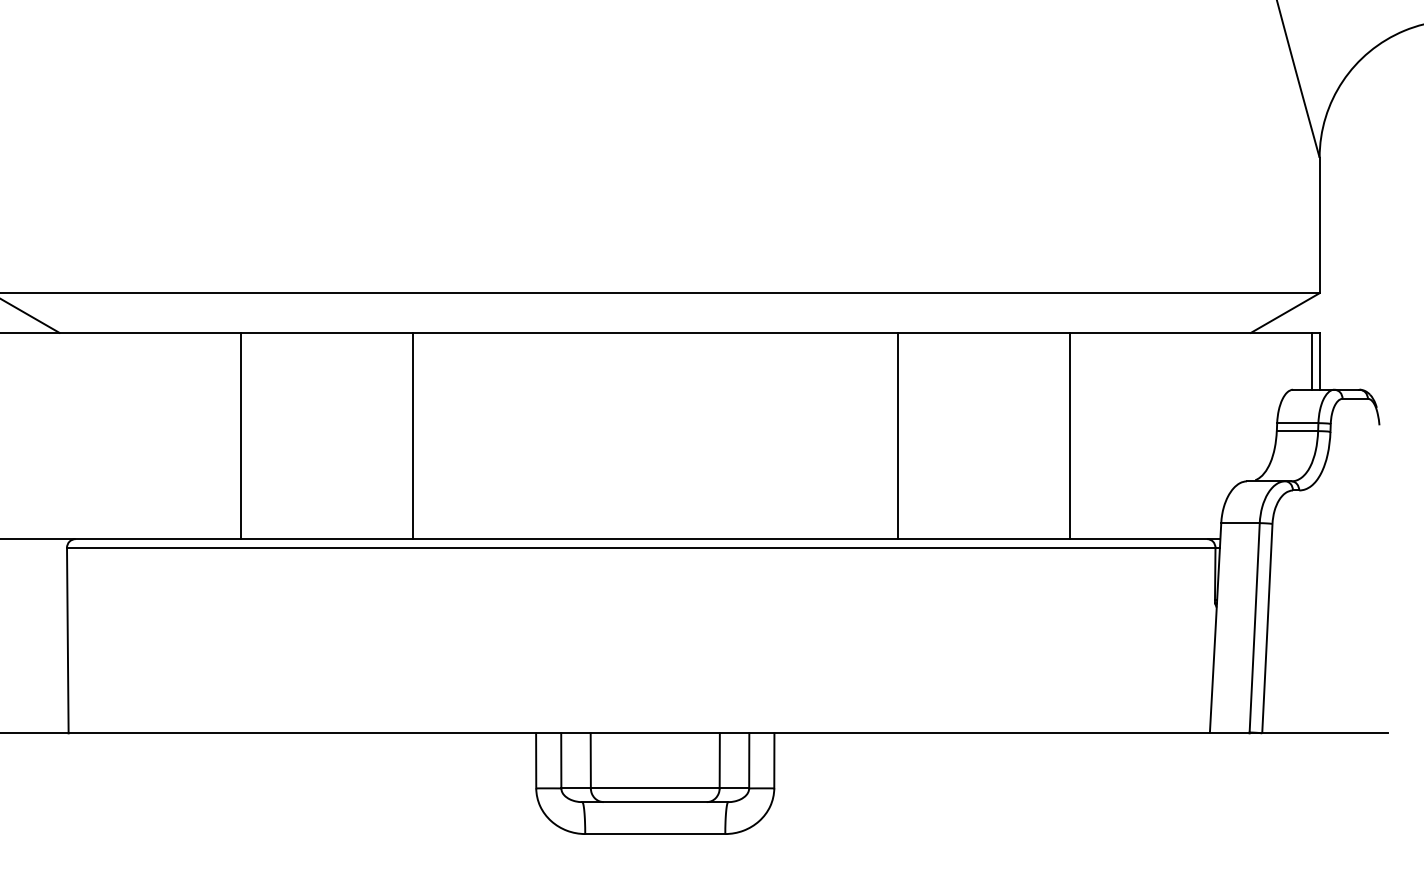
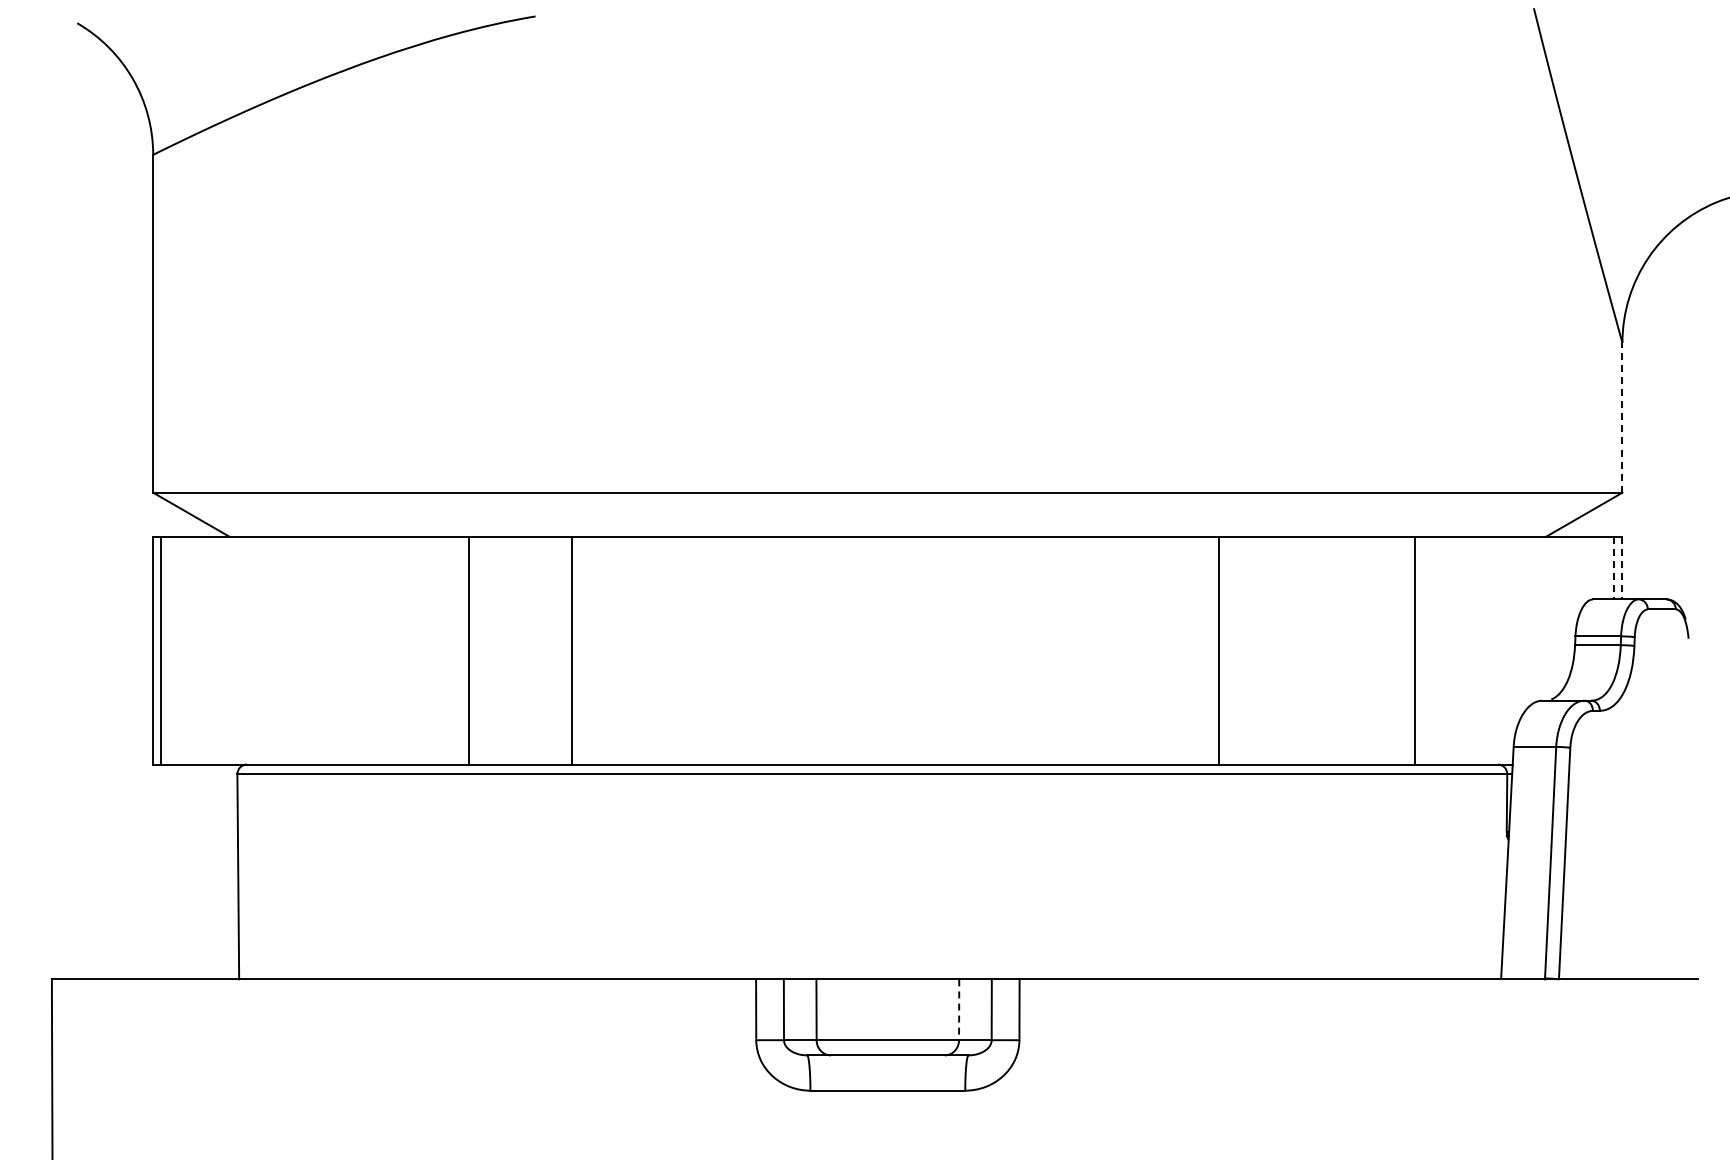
line: (1319, 225) -> (1622, 417), solid -> dashed
line: (1312, 361) -> (1614, 568), solid -> dashed
line: (1319, 361) -> (1622, 568), solid -> dashed
line: (240, 435) -> (468, 650), moved
line: (412, 435) -> (571, 650), moved
line: (897, 435) -> (1218, 650), moved
line: (1070, 435) -> (1415, 650), moved
line: (720, 761) -> (959, 1010), solid -> dashed

